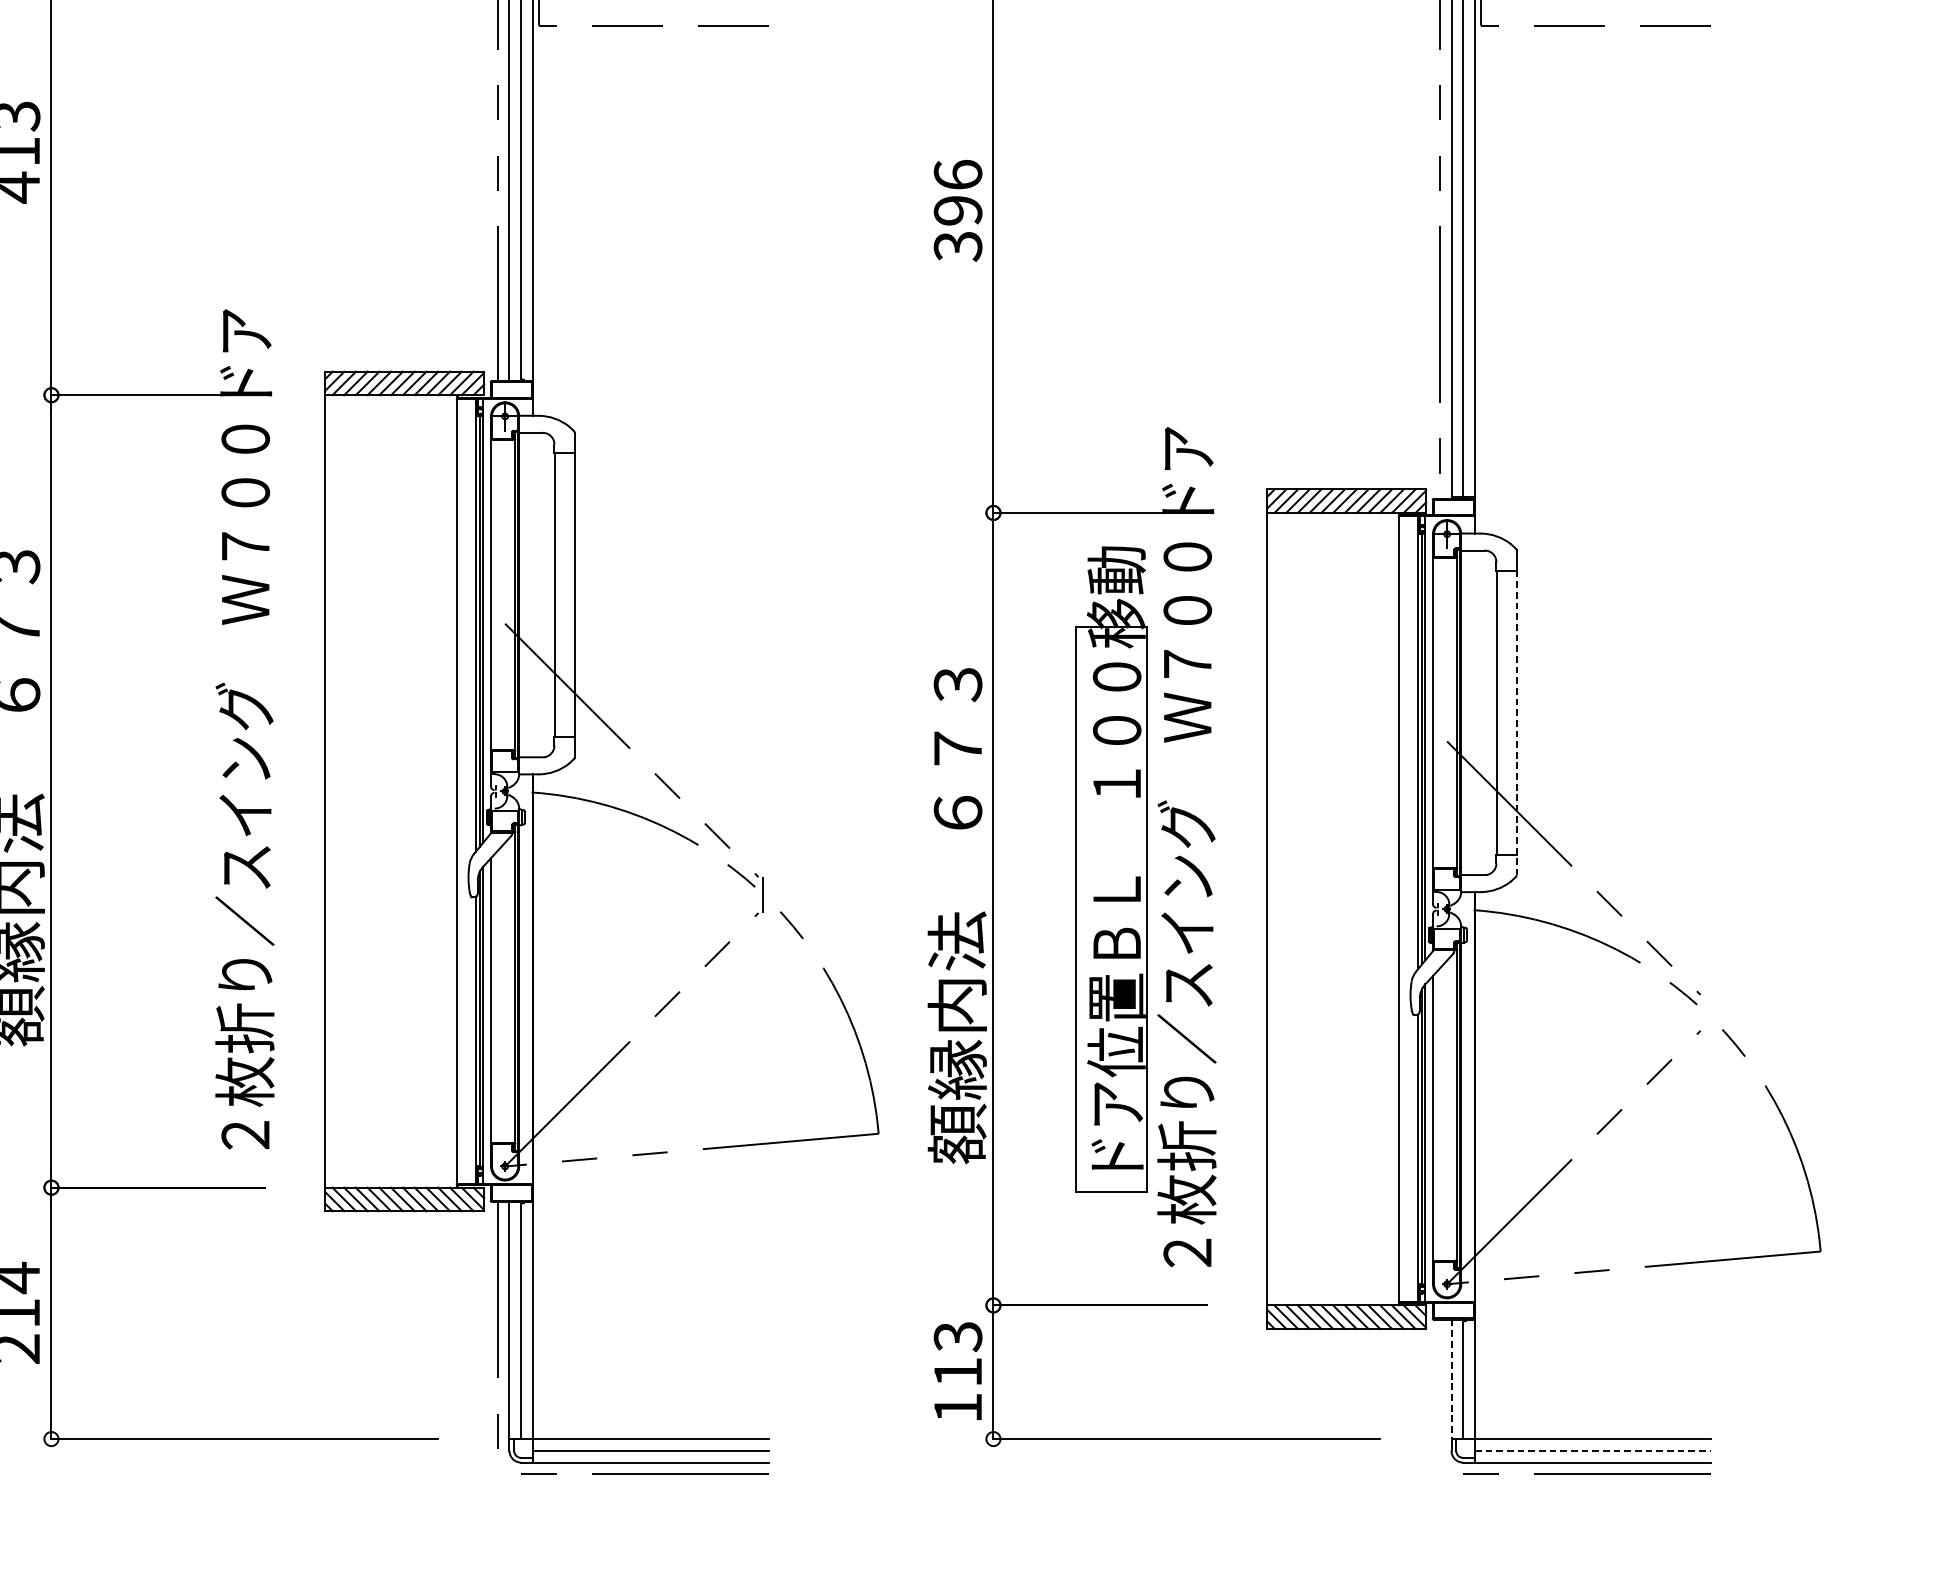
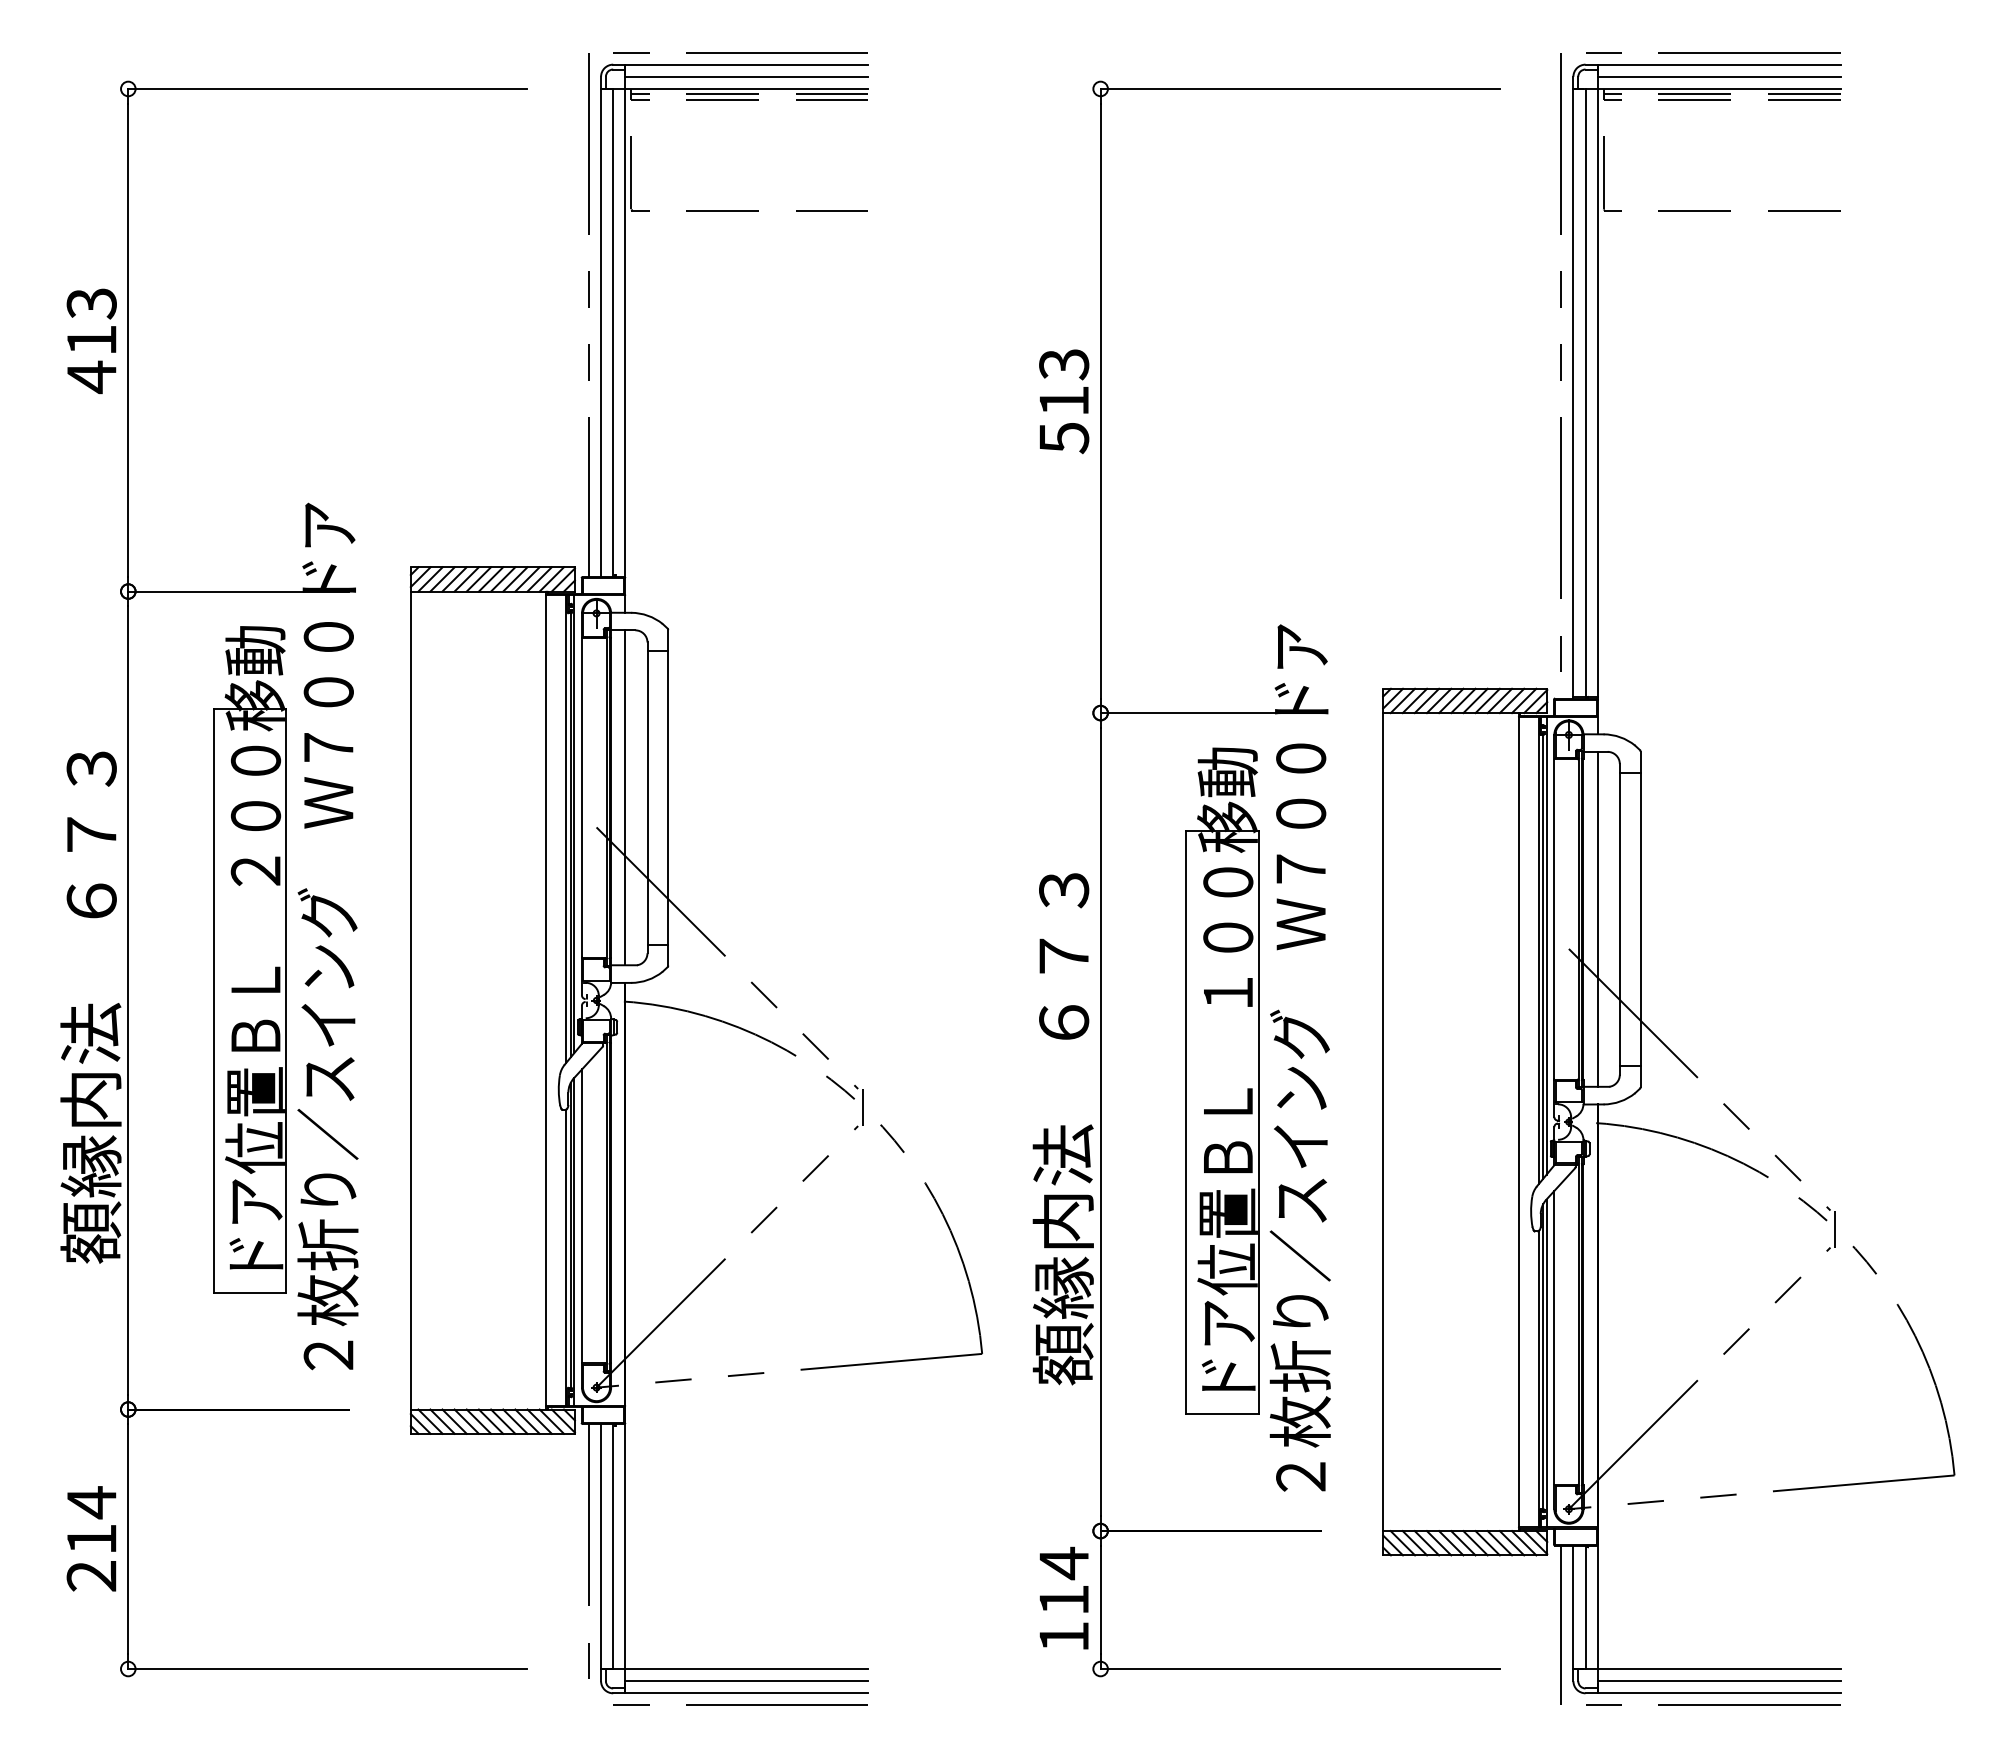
text: (958, 210) -> (1064, 400), 396 -> 513
line: (533, 594) -> (625, 797), added
line: (1474, 711) -> (1597, 918), added
line: (1516, 723) -> (1640, 930), dashed -> solid
part: (168, 751) -> (249, 959), added
line: (1705, 1012) -> (1835, 1228), added
text: (958, 1336) -> (1064, 1563), 113 -> 114
line: (1451, 1379) -> (1573, 1607), dashed -> solid
line: (1439, 1396) -> (1561, 1625), added
line: (1593, 1451) -> (1719, 1681), dashed -> solid

